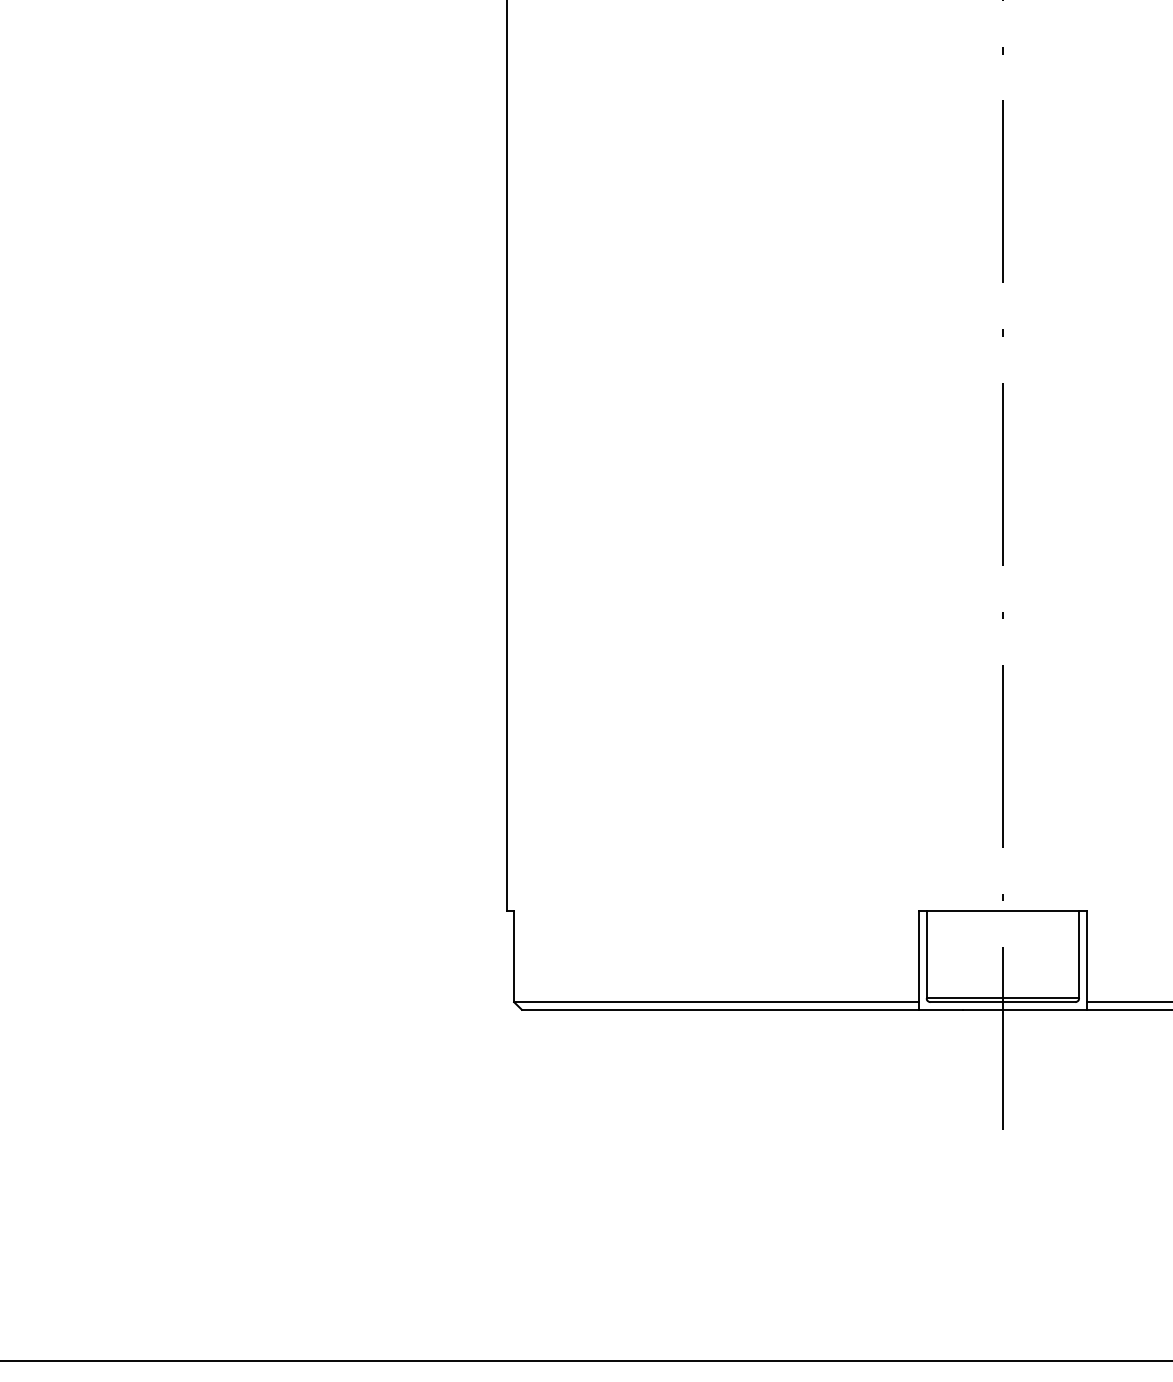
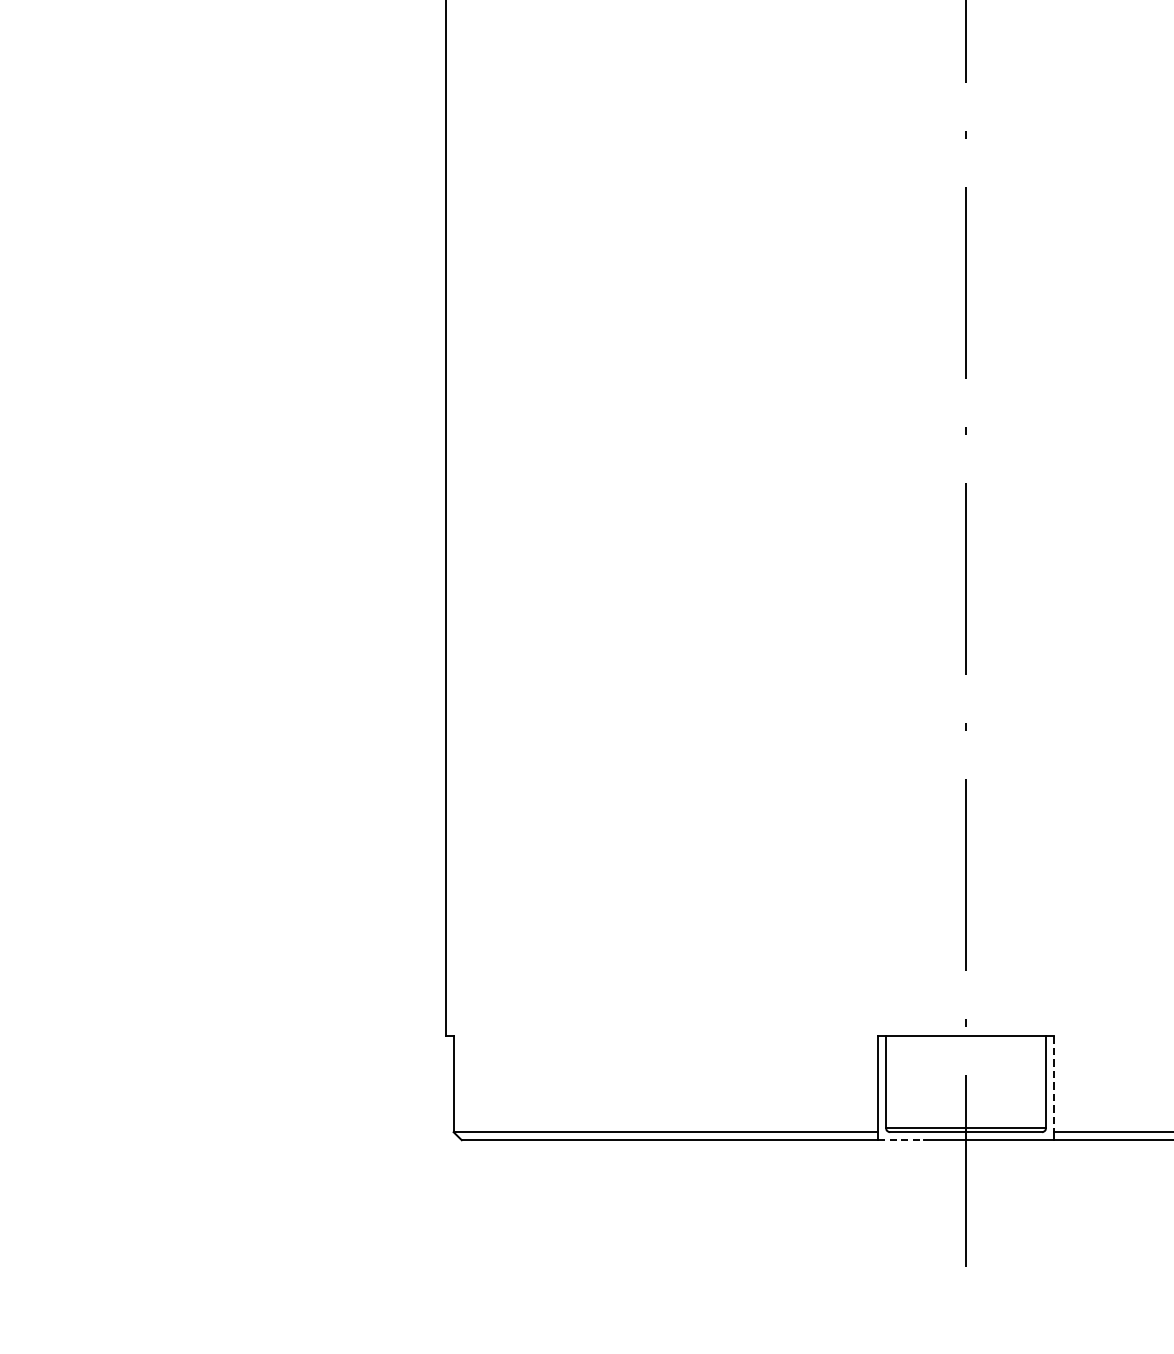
line: (1086, 956) -> (1053, 1084), solid -> dashed
line: (940, 1009) -> (900, 1139), solid -> dashed

